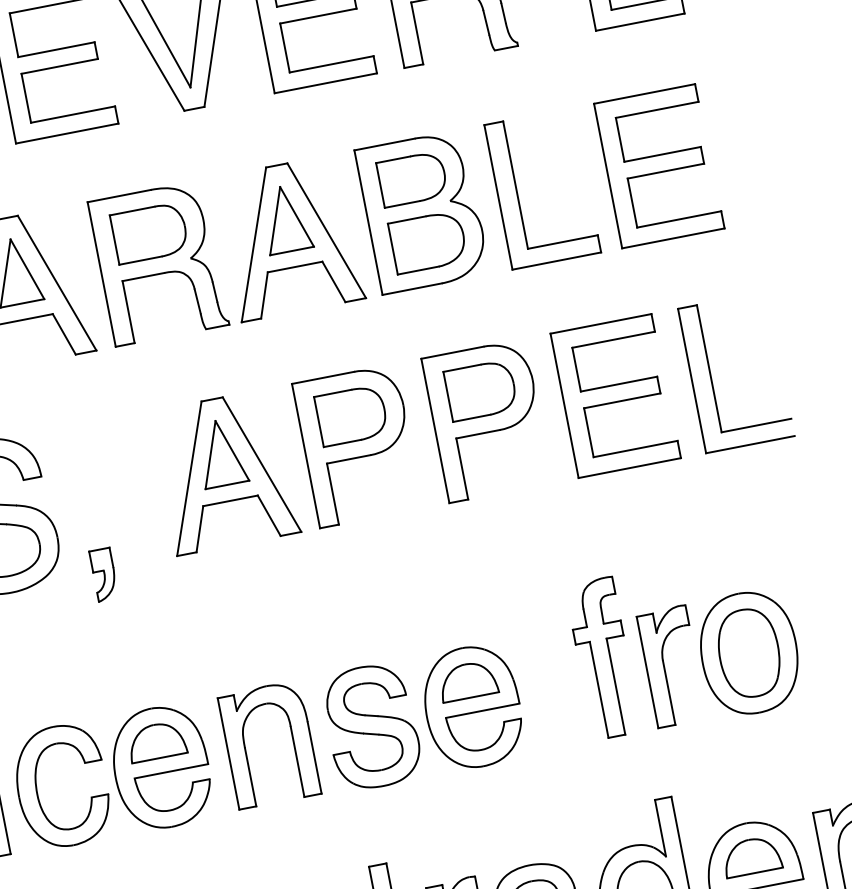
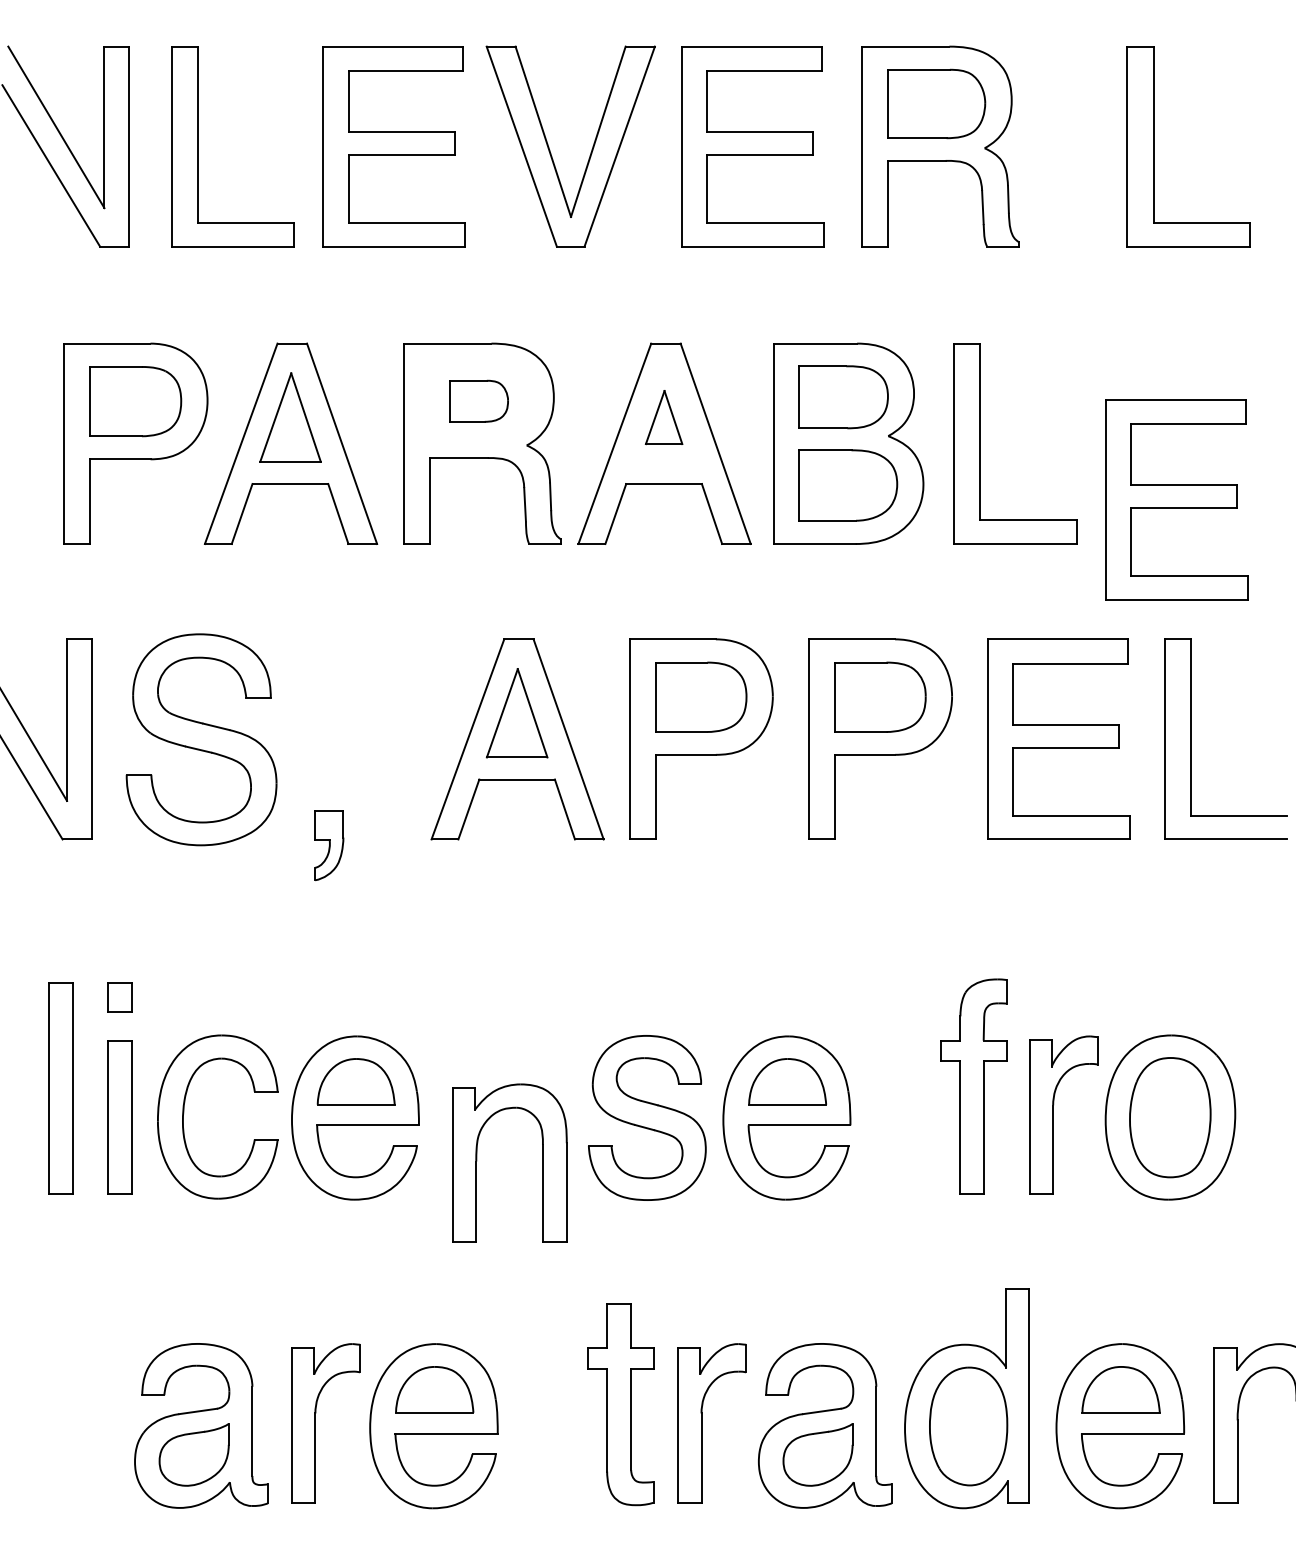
part: (659, 165) -> (1176, 499), moved
part: (285, 219) -> (663, 417), size x0.6
part: (149, 233) -> (478, 401), size x0.6
part: (245, 747) -> (477, 1161), moved

